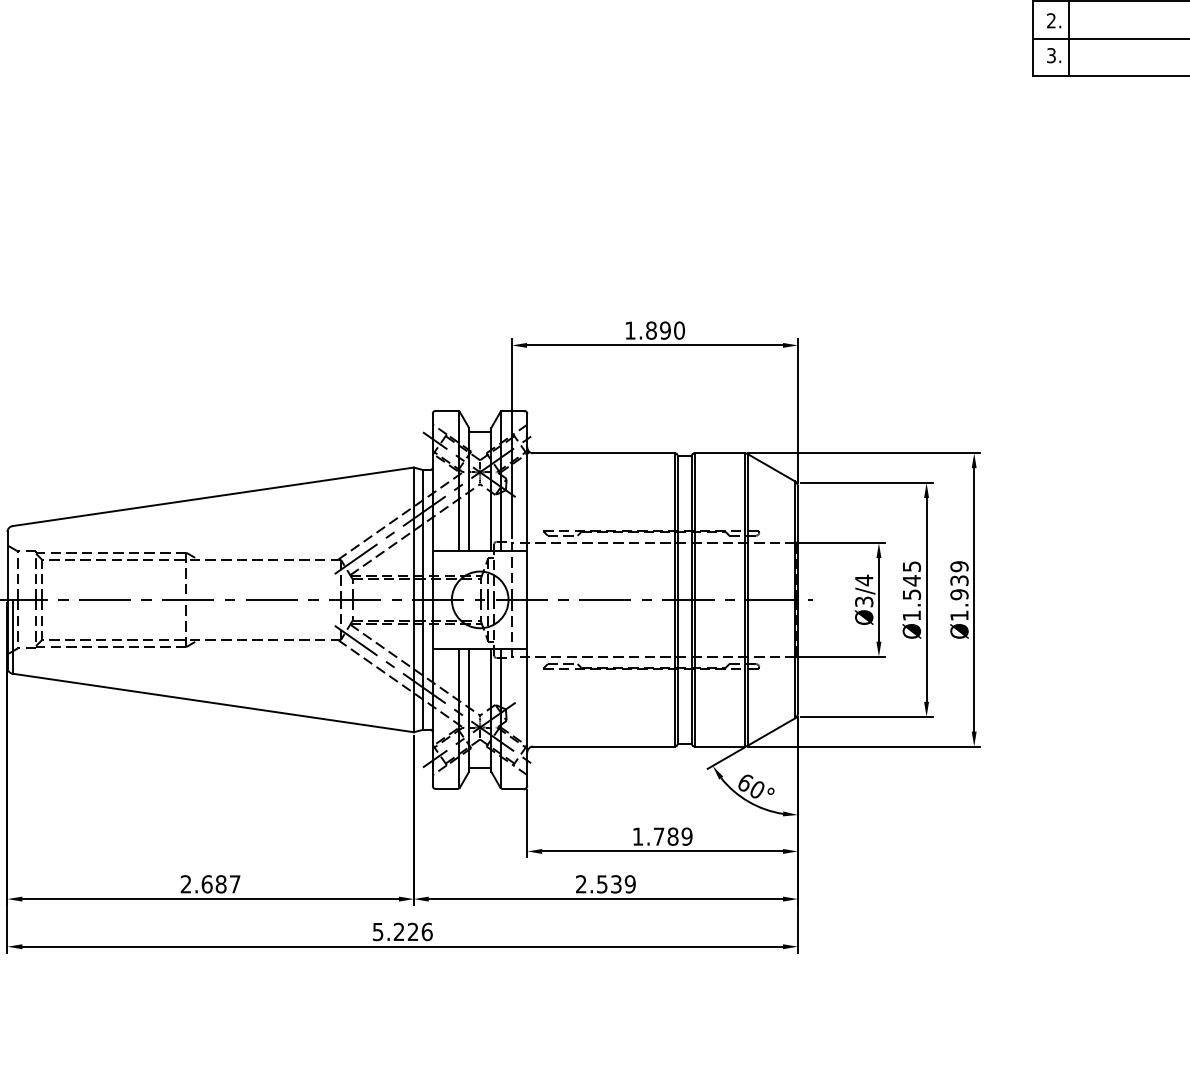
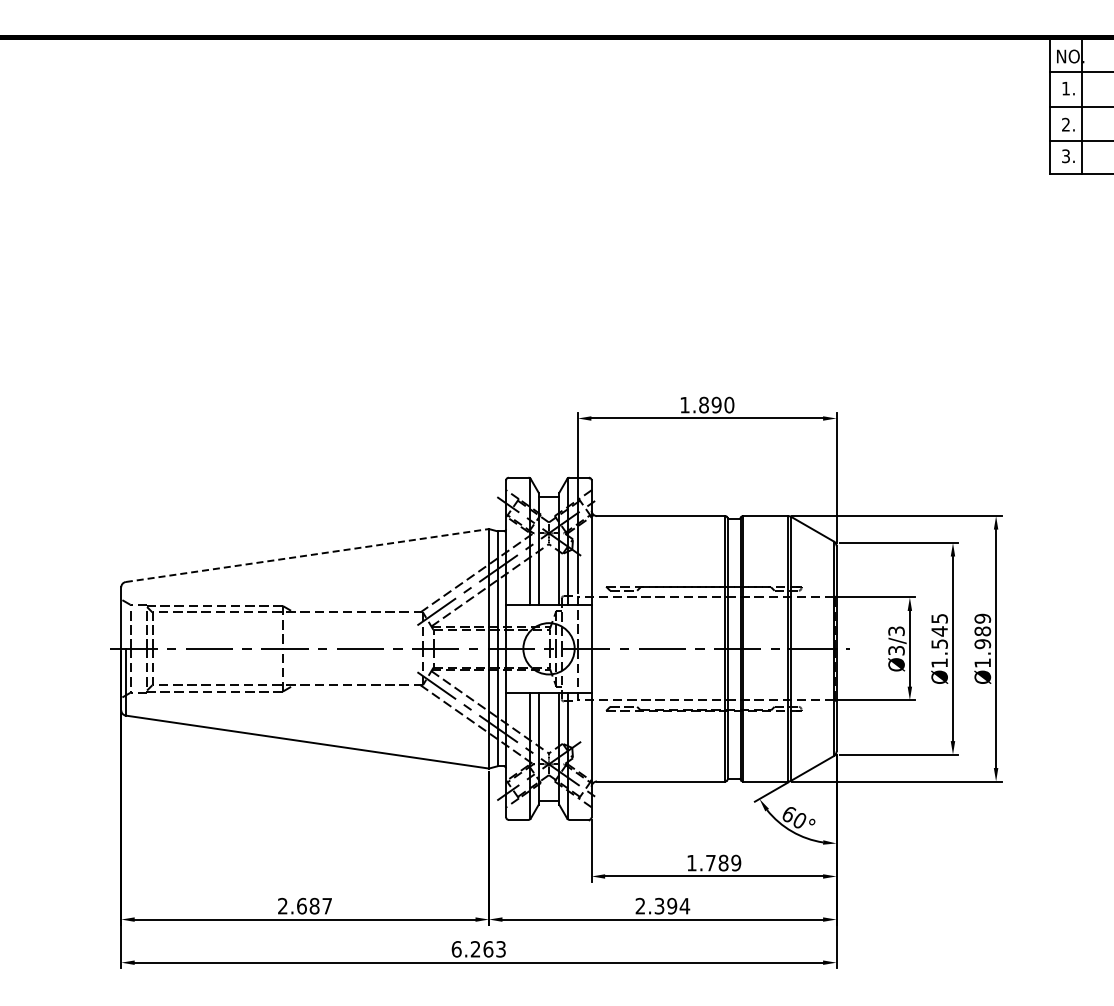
line: (213, 496) -> (307, 555), solid -> dashed
text: (864, 580) -> (896, 631), Ø3/4 -> Ø3/3
text: (959, 580) -> (982, 631), Ø1.939 -> Ø1.989
text: (616, 883) -> (672, 905), 2.539 -> 2.394
text: (402, 932) -> (478, 949), 5.226 -> 6.263

